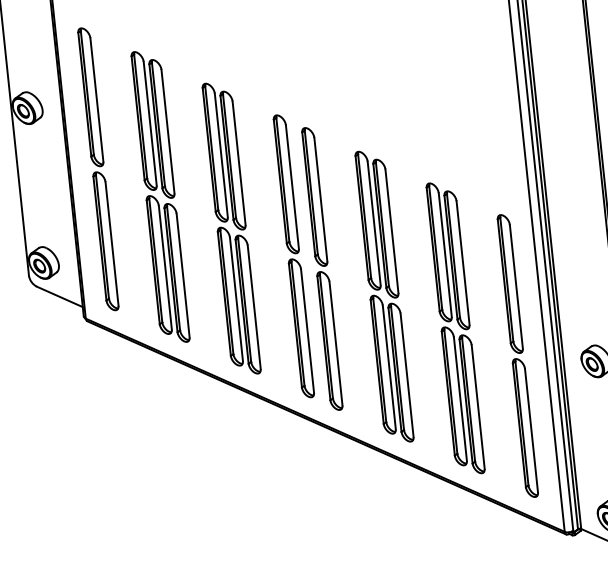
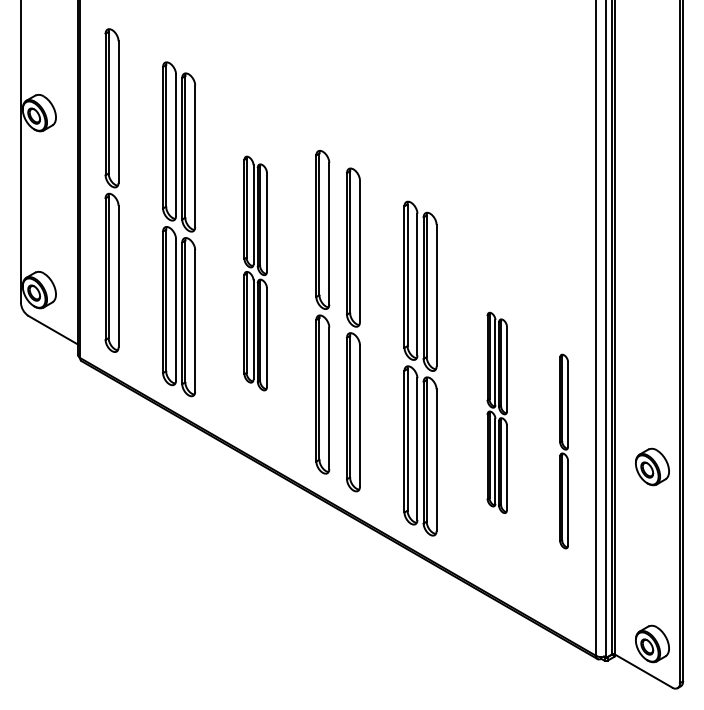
part: (231, 228) -> (255, 273), size x0.7
part: (455, 327) -> (497, 412), size x0.6
part: (517, 356) -> (563, 451), size x0.6

